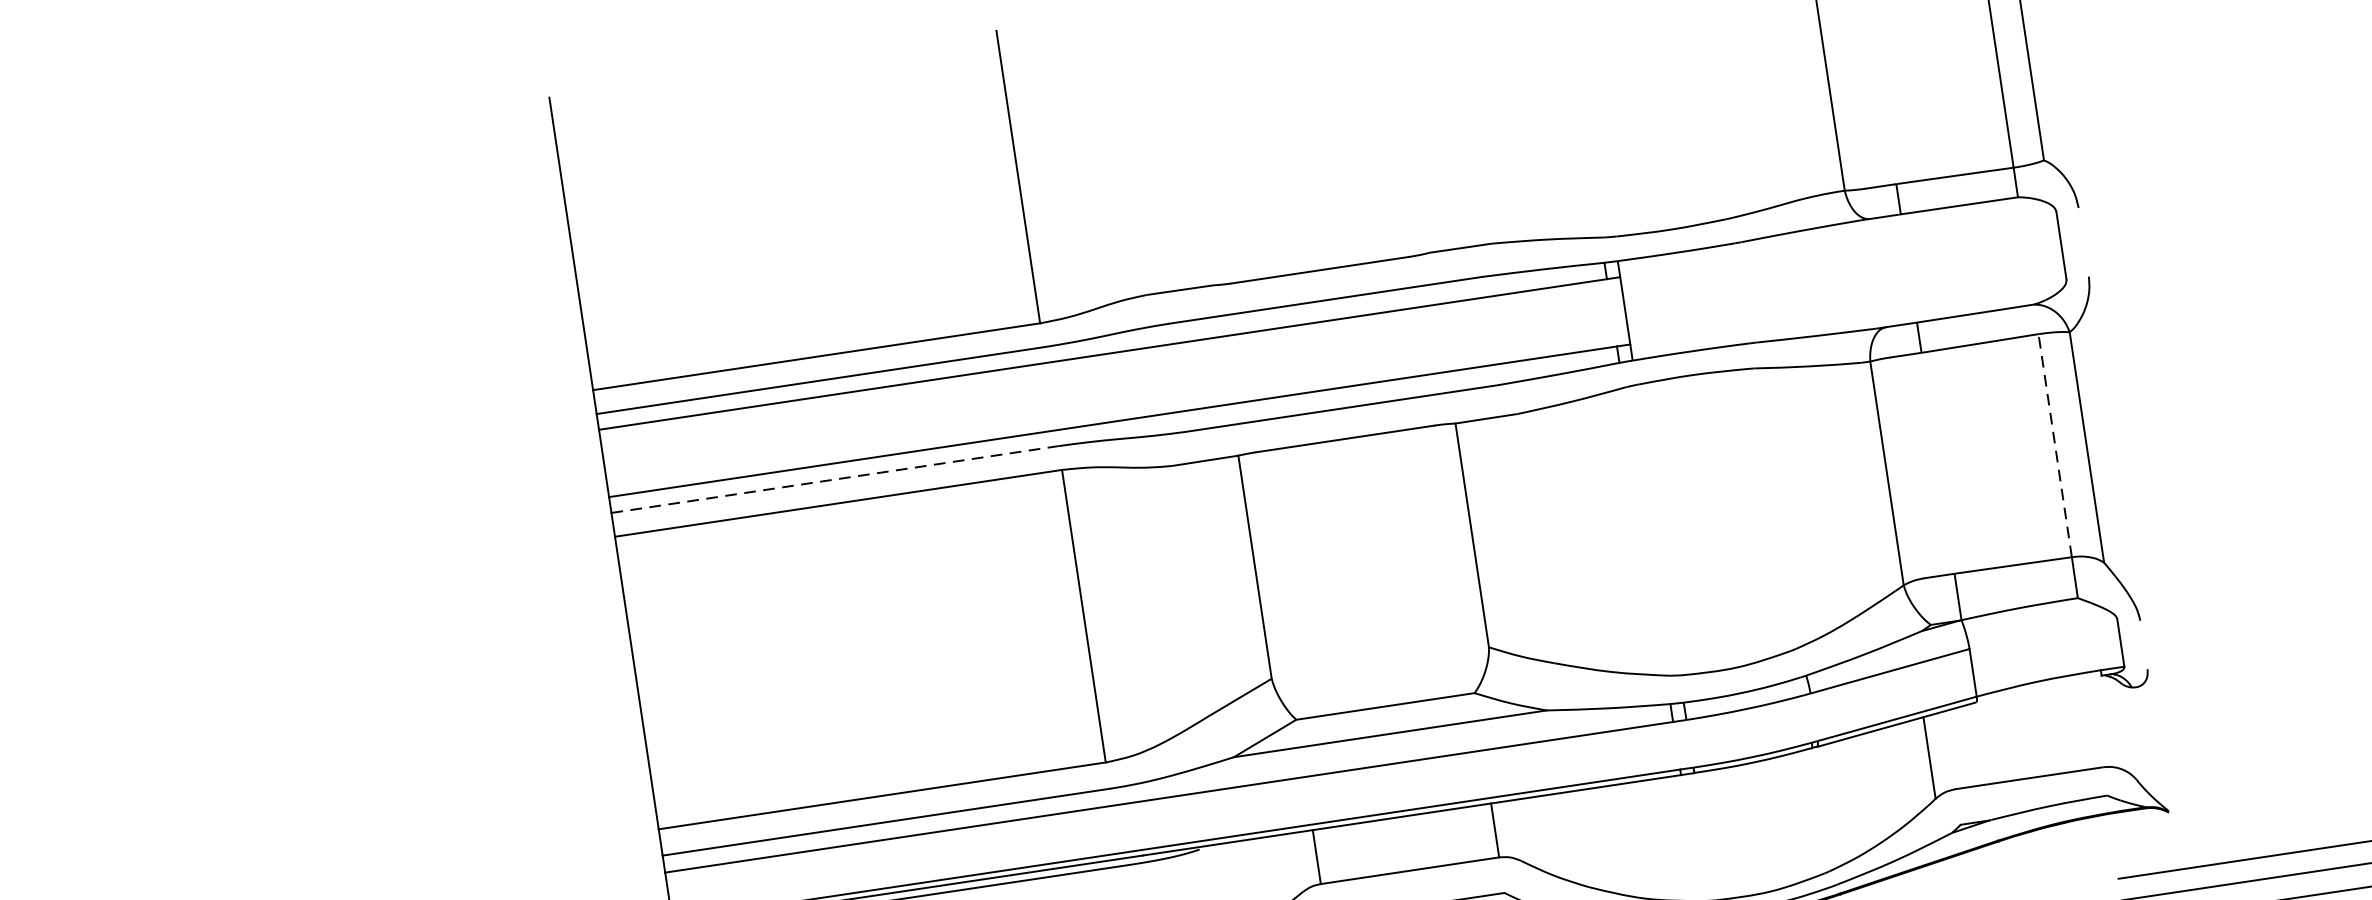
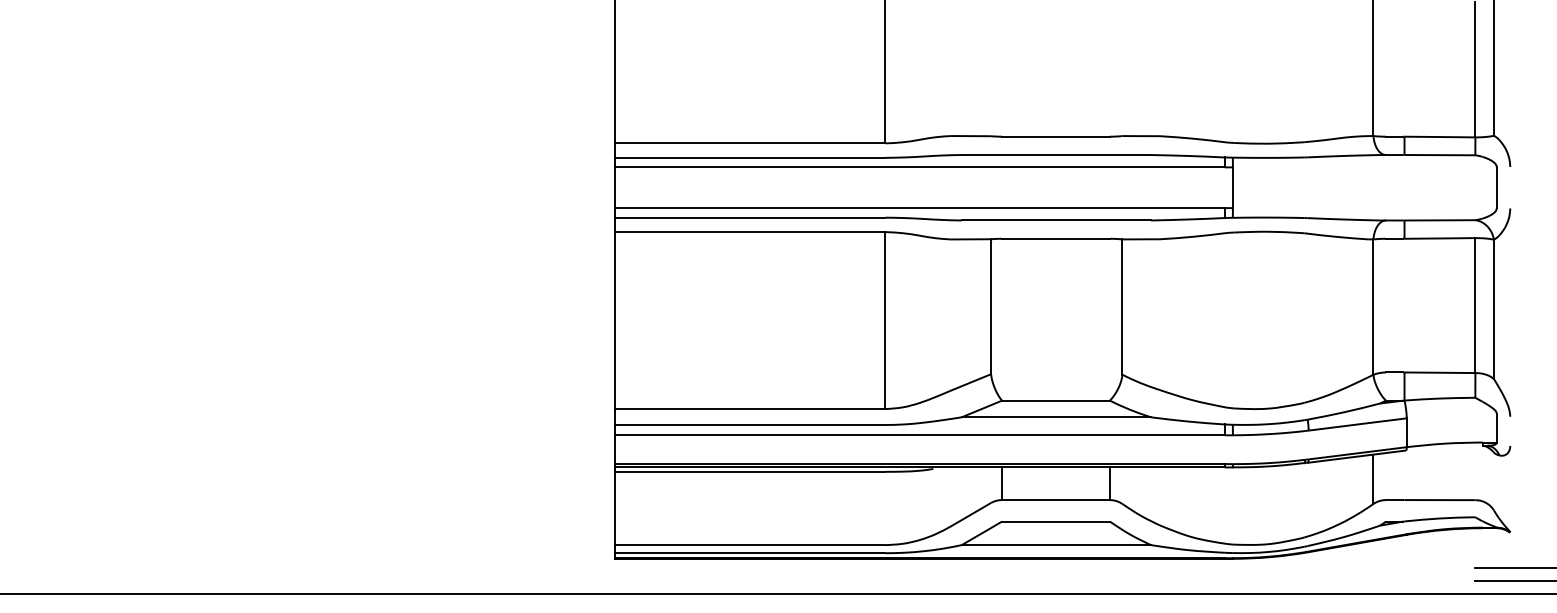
line: (2055, 445) -> (1475, 305), dashed -> solid
line: (835, 479) -> (750, 217), dashed -> solid

